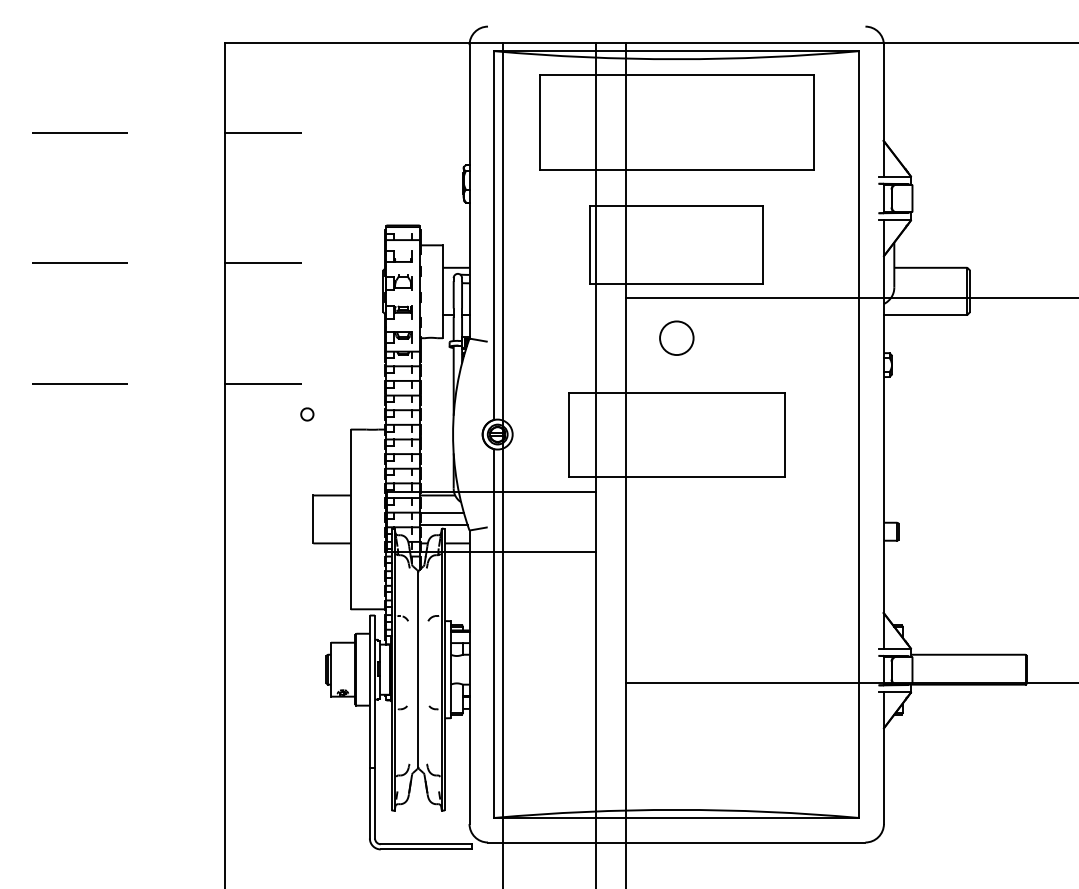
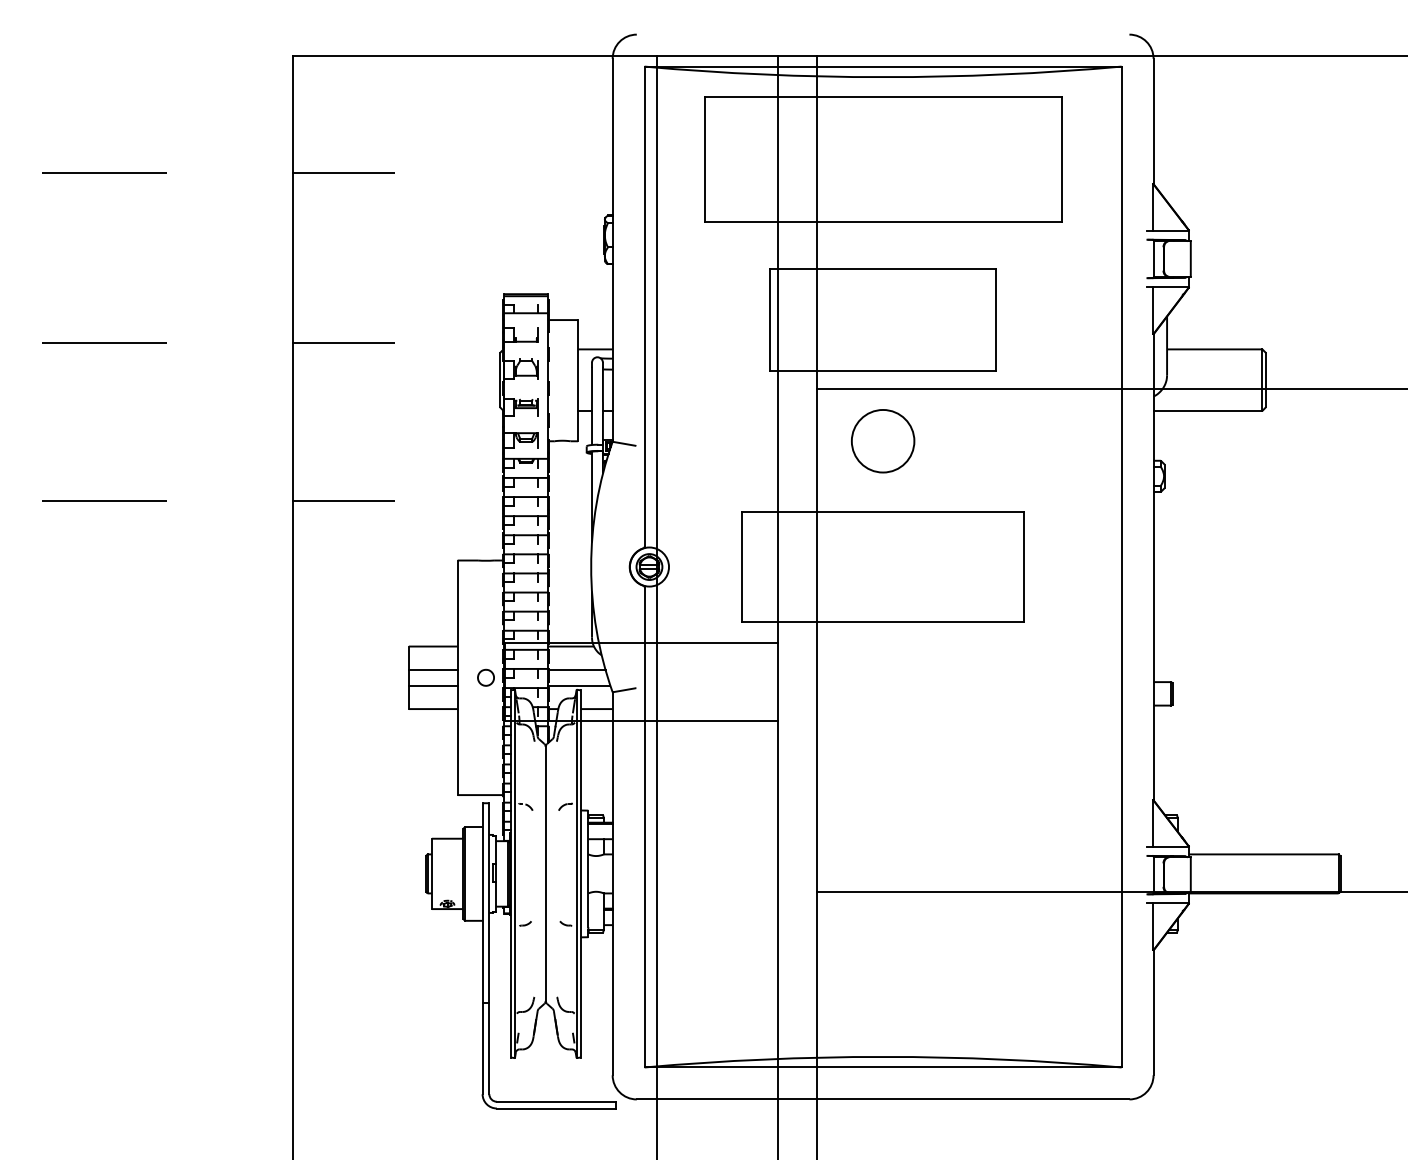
circle: (677, 338) -> (883, 441), size x1.43
part: (306, 414) -> (485, 677), moved
line: (331, 513) -> (432, 669), added
line: (331, 525) -> (432, 685), added

